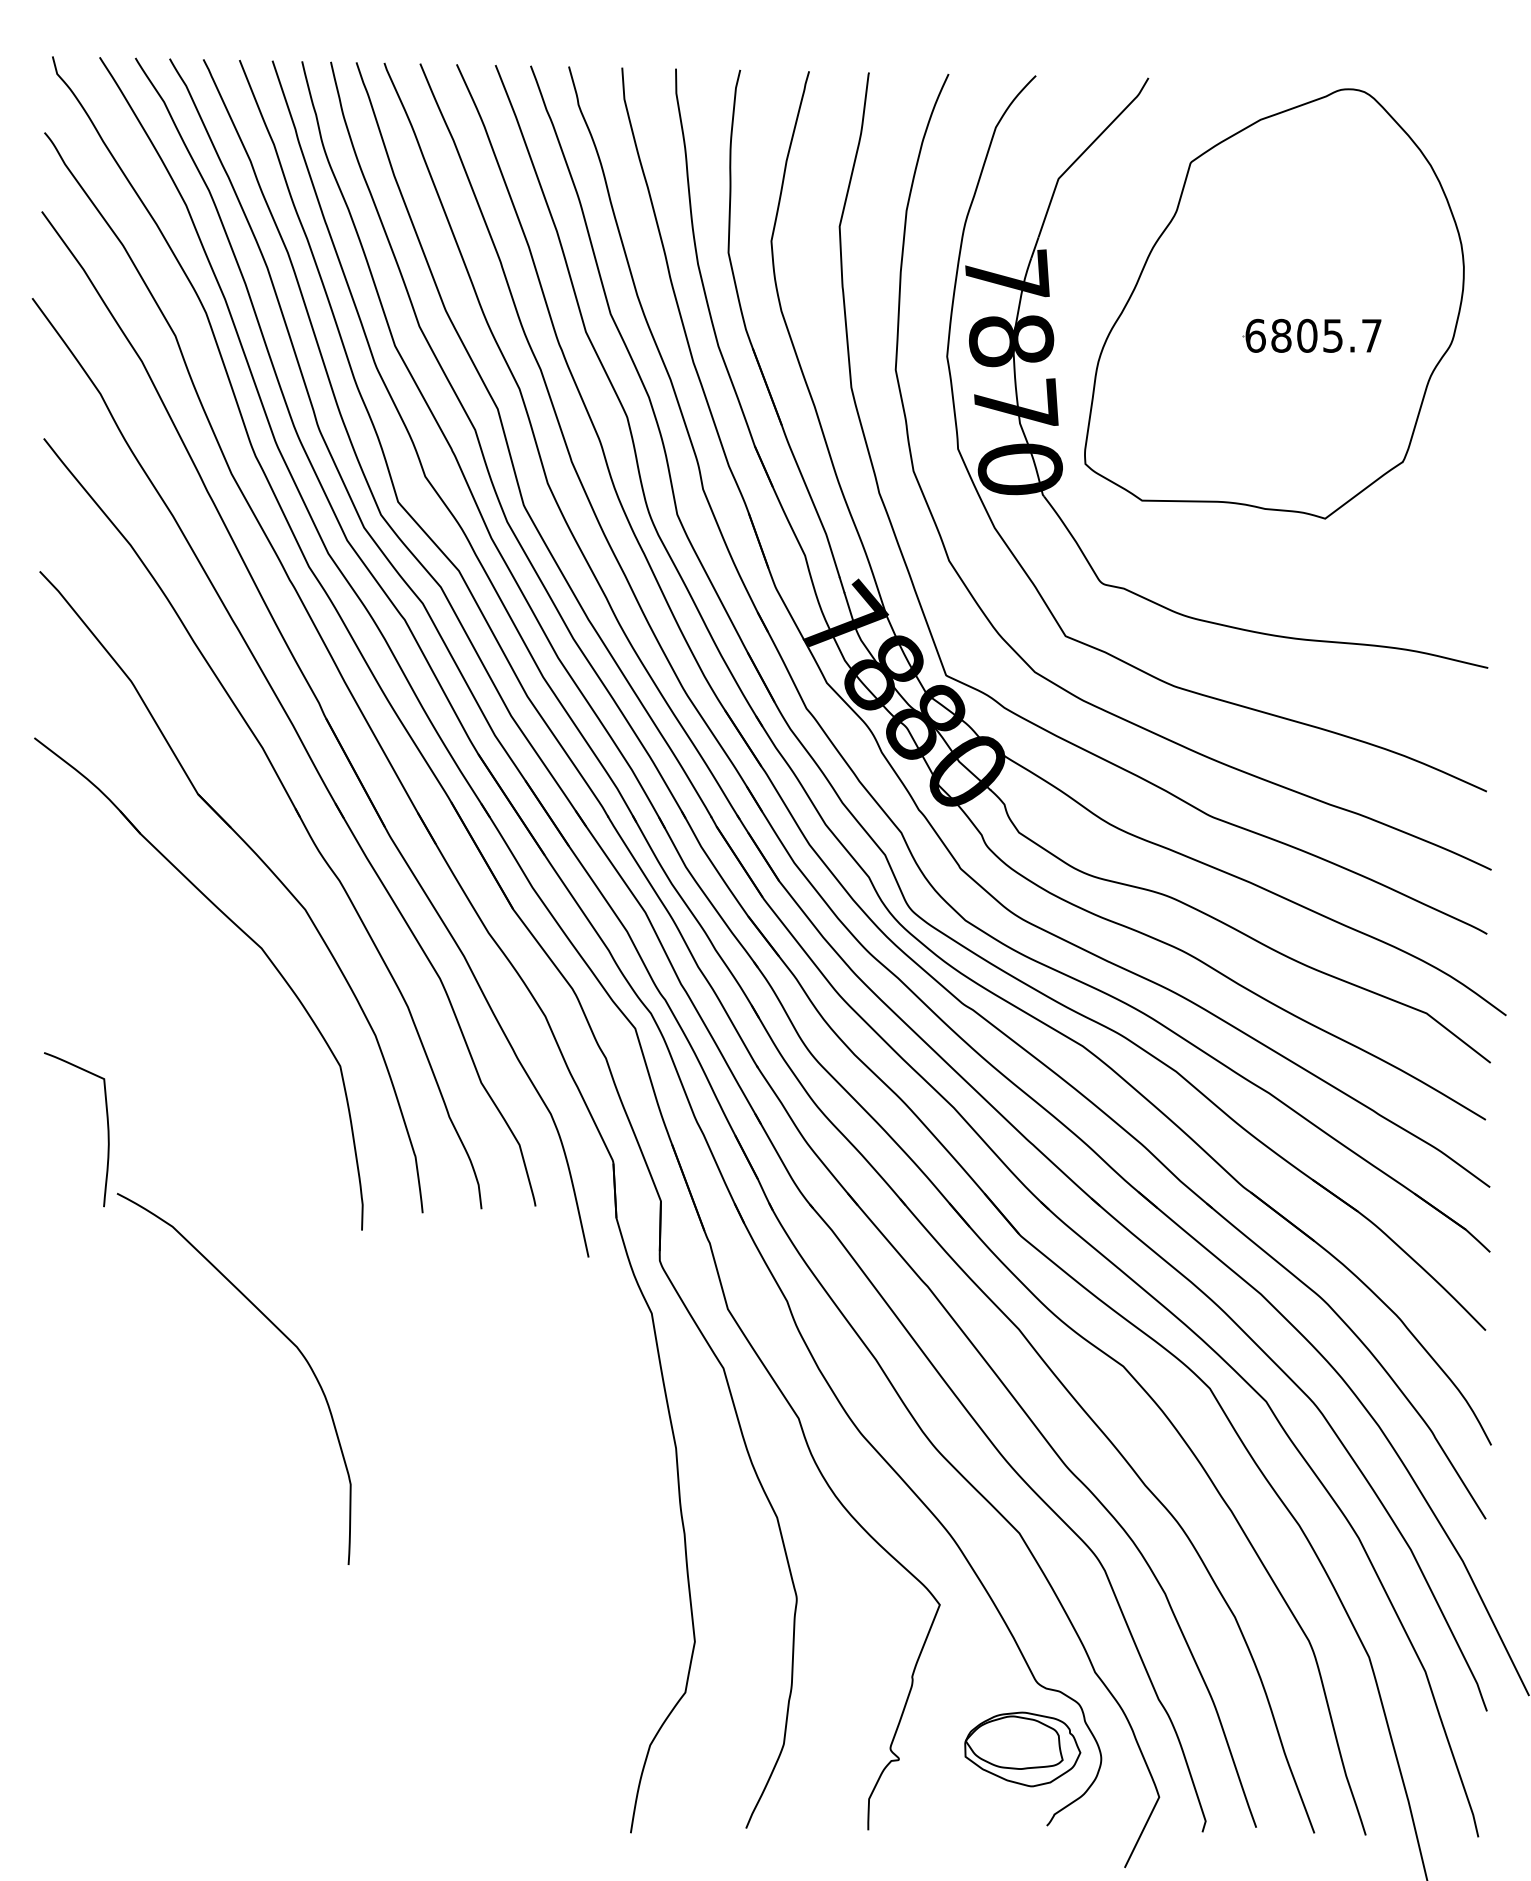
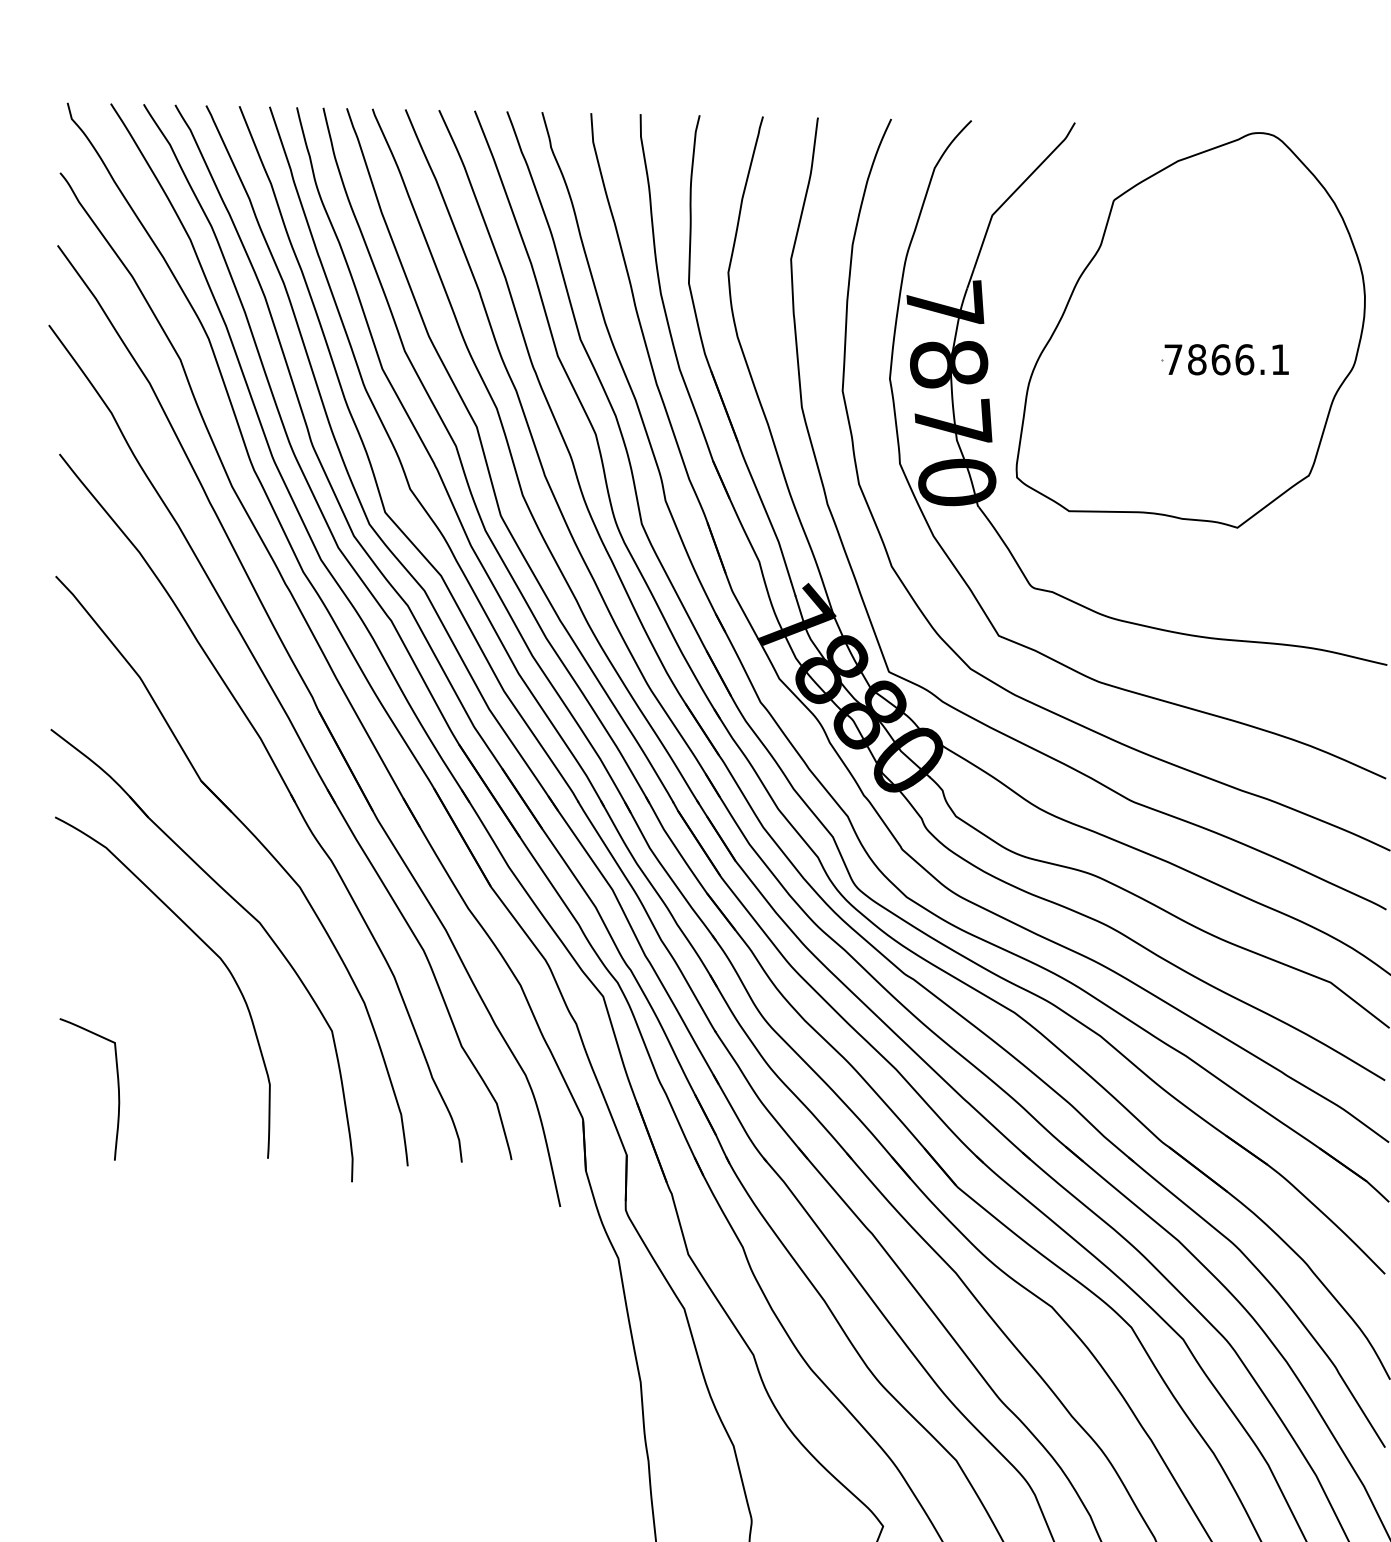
text: (1313, 335) -> (1226, 359), 6805.7 -> 7866.1
curve: (279, 1331) -> (204, 944), moved

